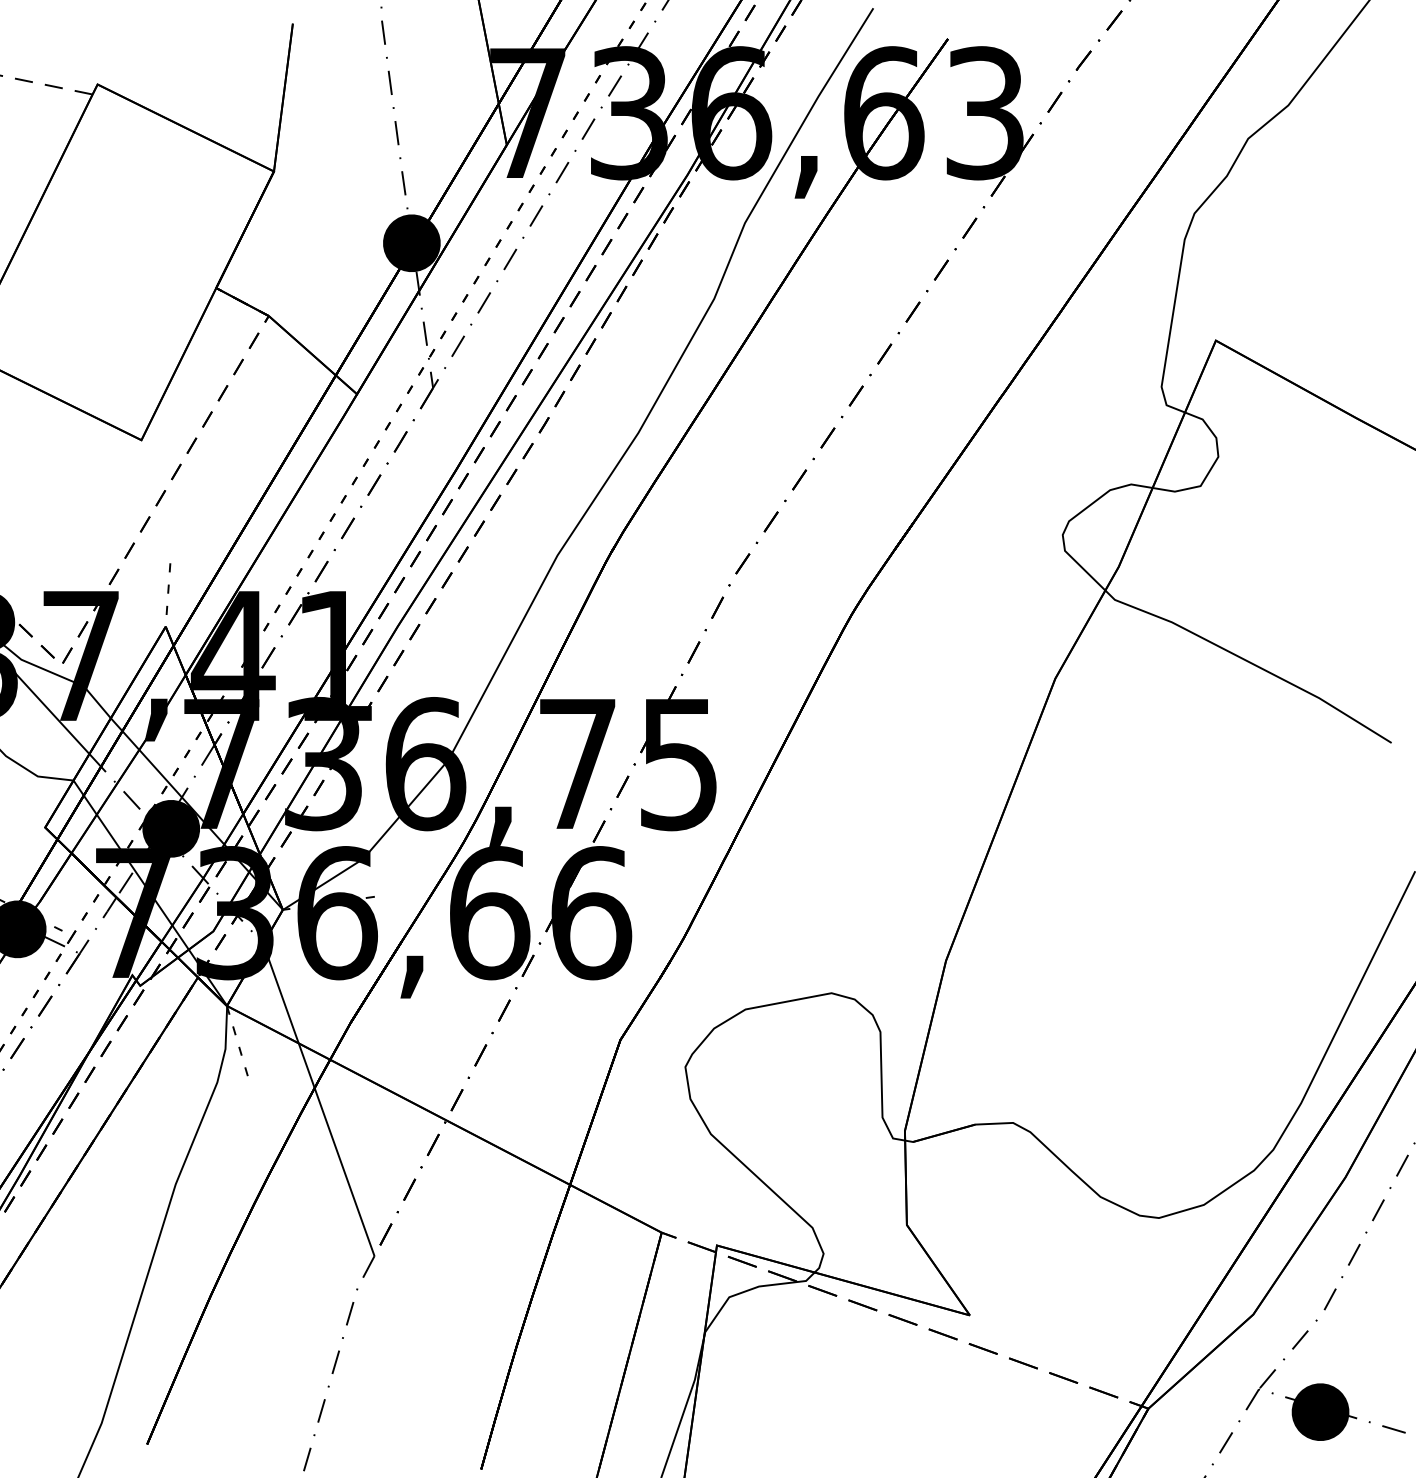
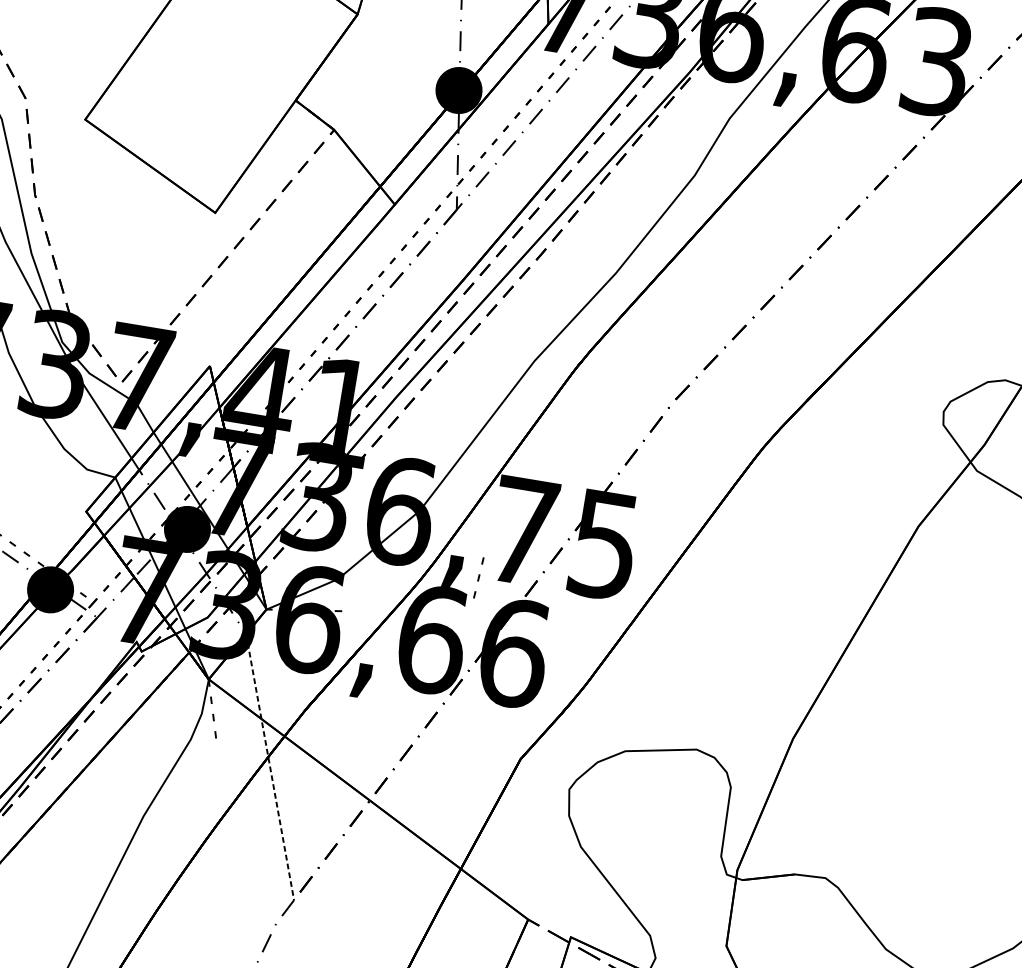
line: (168, 588) -> (478, 577), moved
line: (318, 1099) -> (269, 766), solid -> dashed

